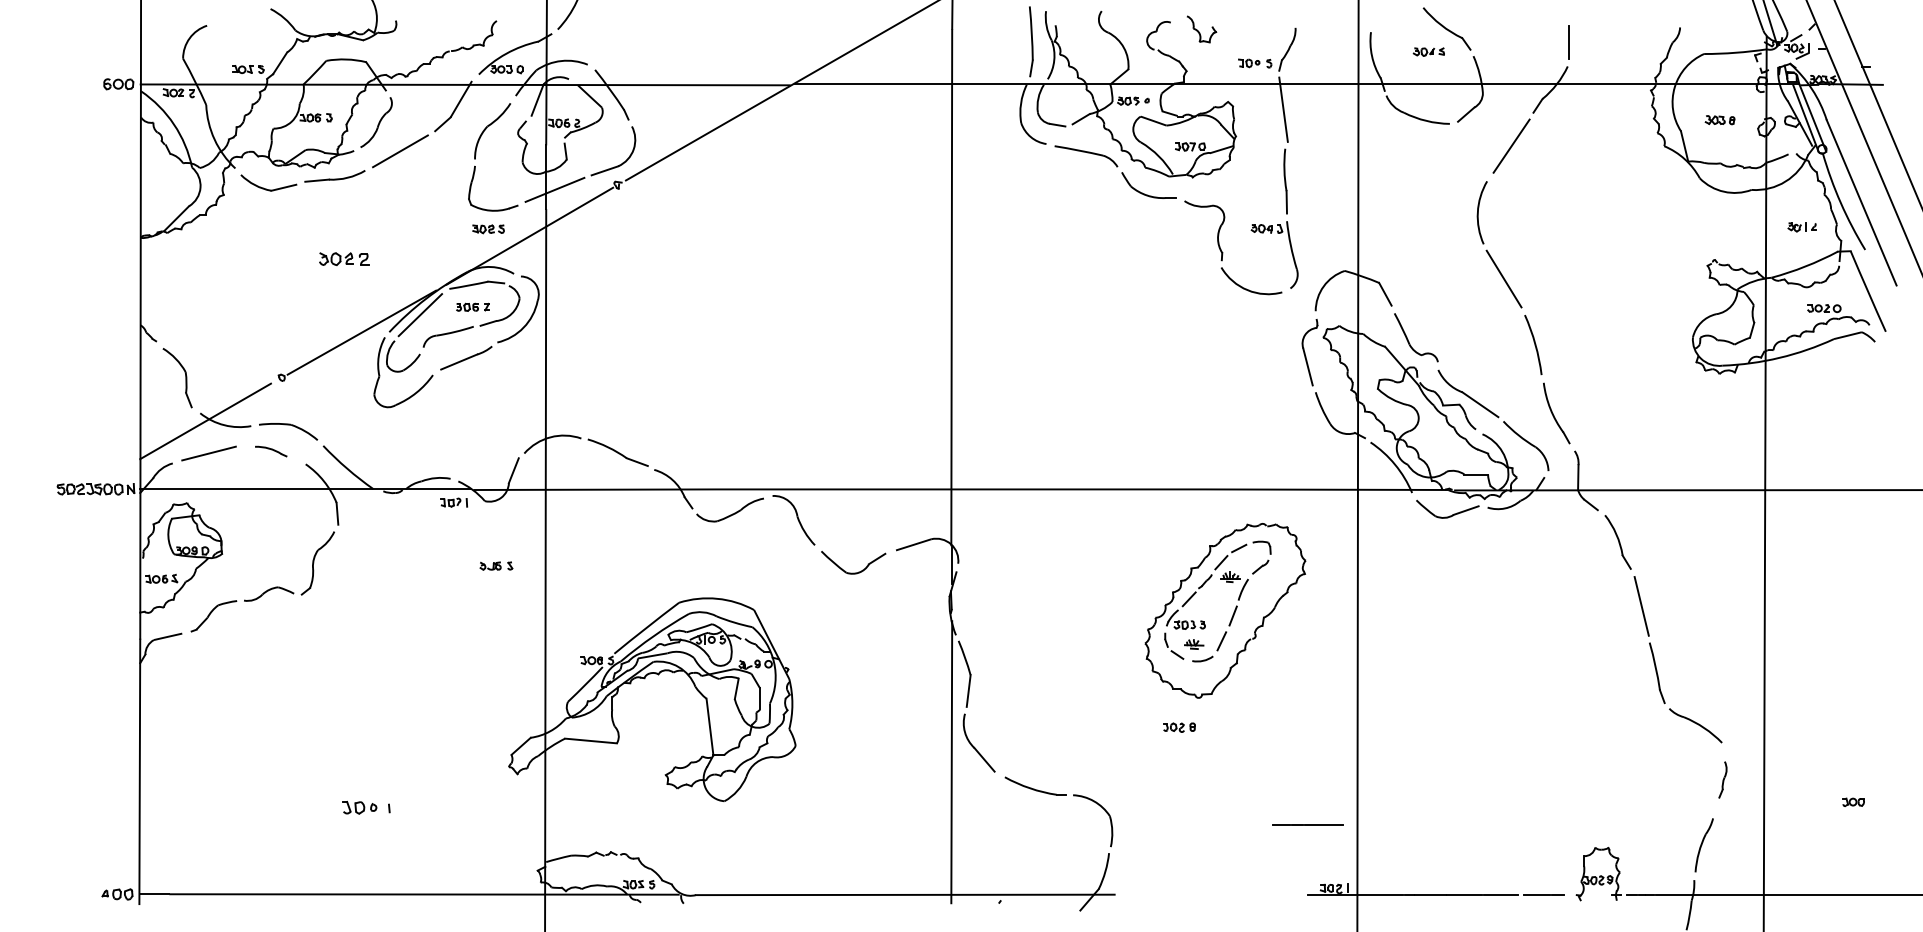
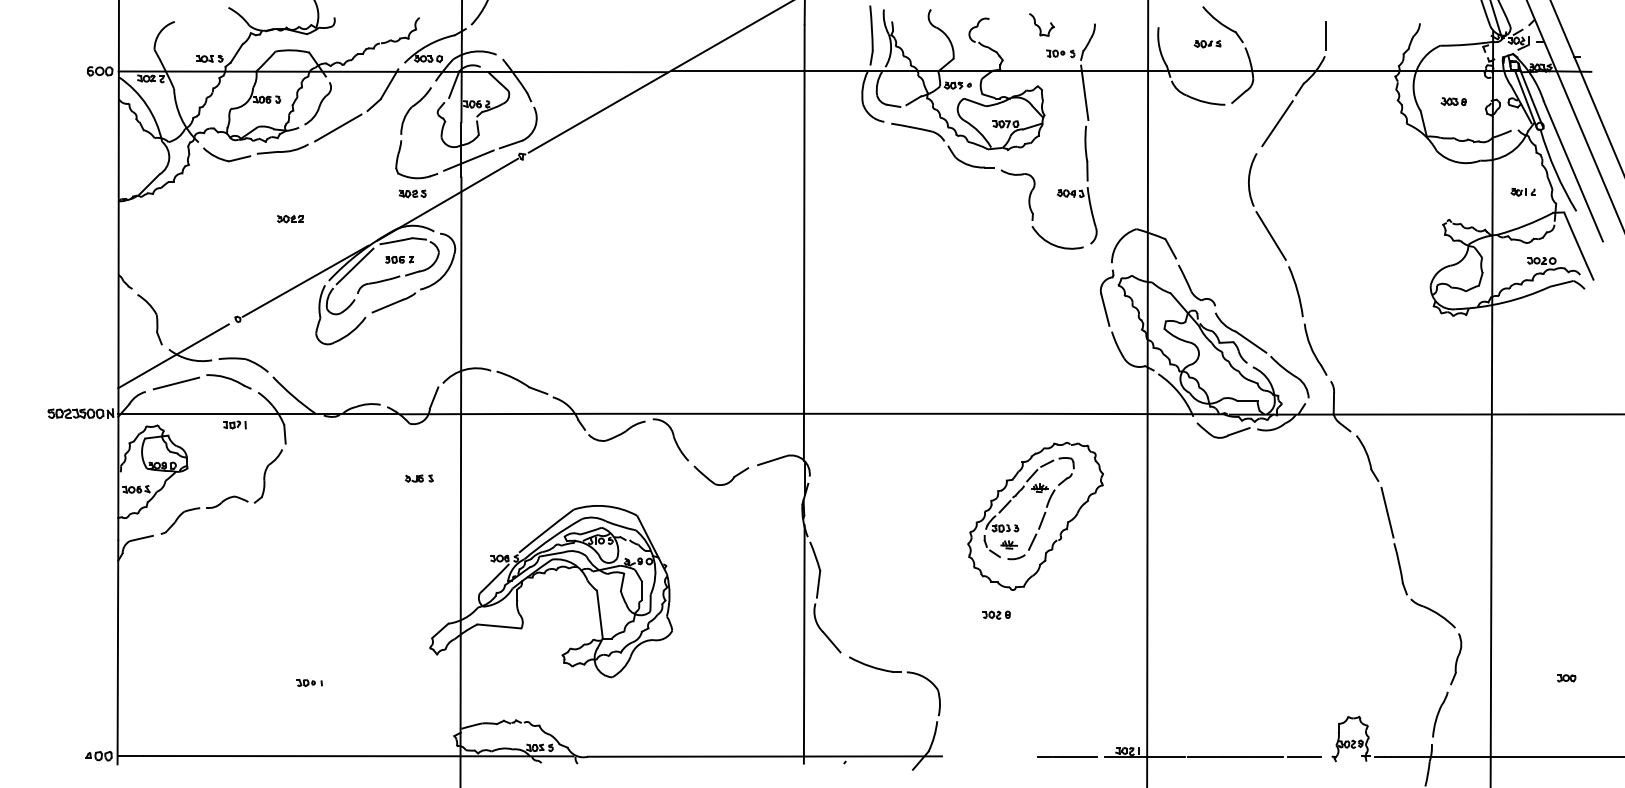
part: (1202, 29) -> (1042, 25), moved
part: (343, 258) -> (290, 218), size x0.62
part: (270, 451) -> (228, 381), size x1.67
part: (453, 502) -> (234, 424), moved
part: (1722, 779) -> (1455, 659), size x1.67
part: (366, 807) -> (309, 682), size x0.62
line: (1307, 824) -> (1066, 756), moved

